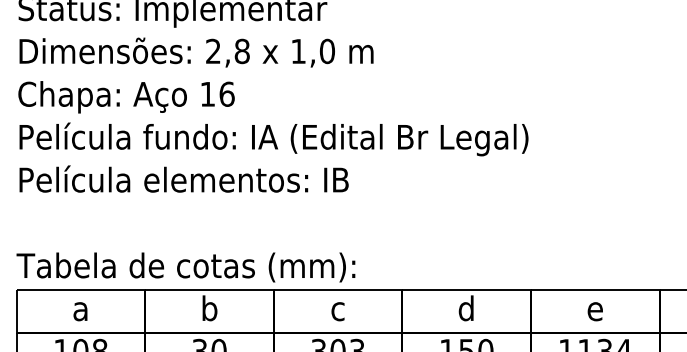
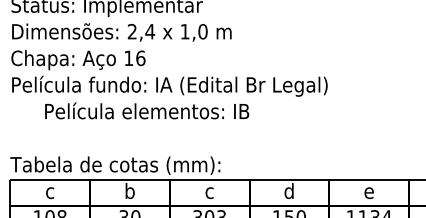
text: (242, 51) -> (150, 31), 2,8 -> 2,4
text: (184, 178) -> (147, 110), moved
text: (79, 312) -> (49, 193), a -> c

